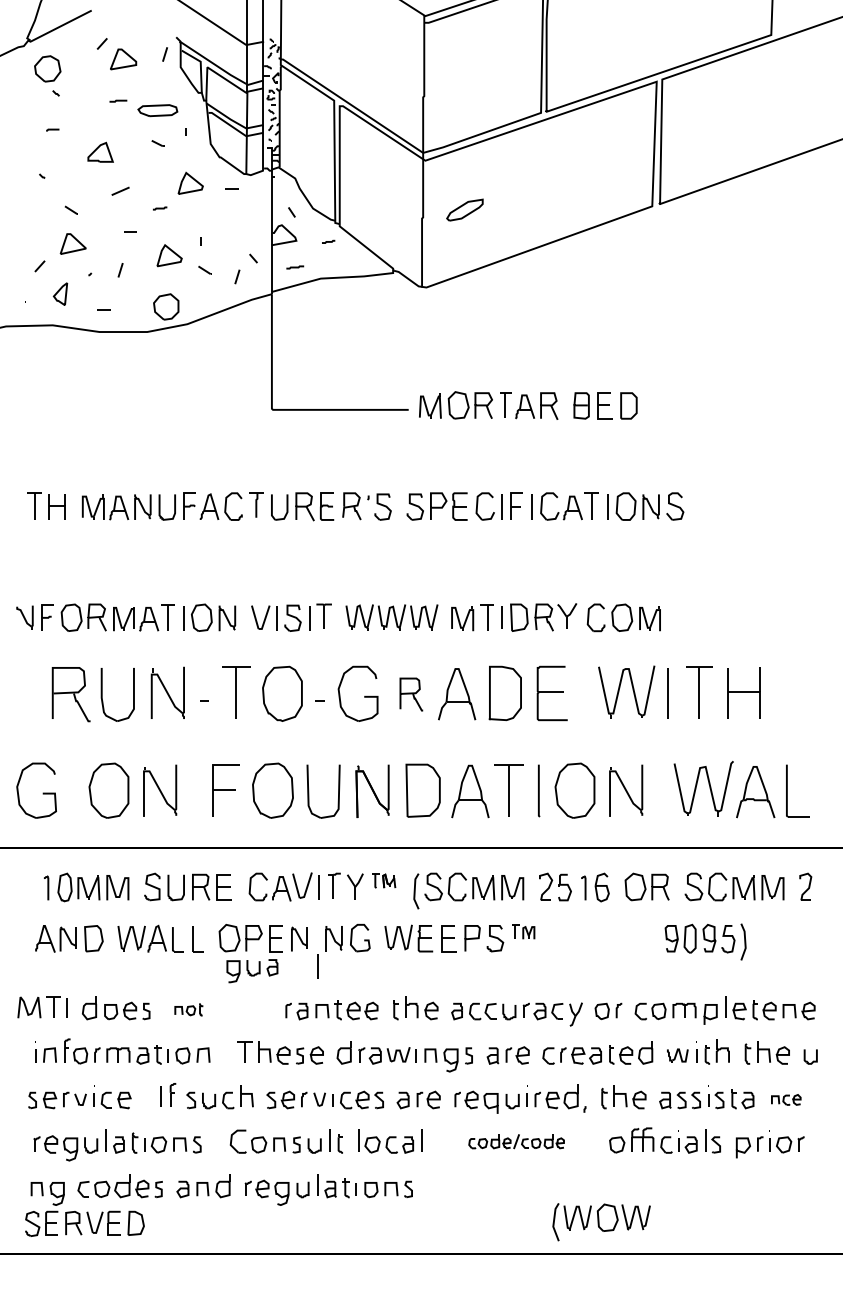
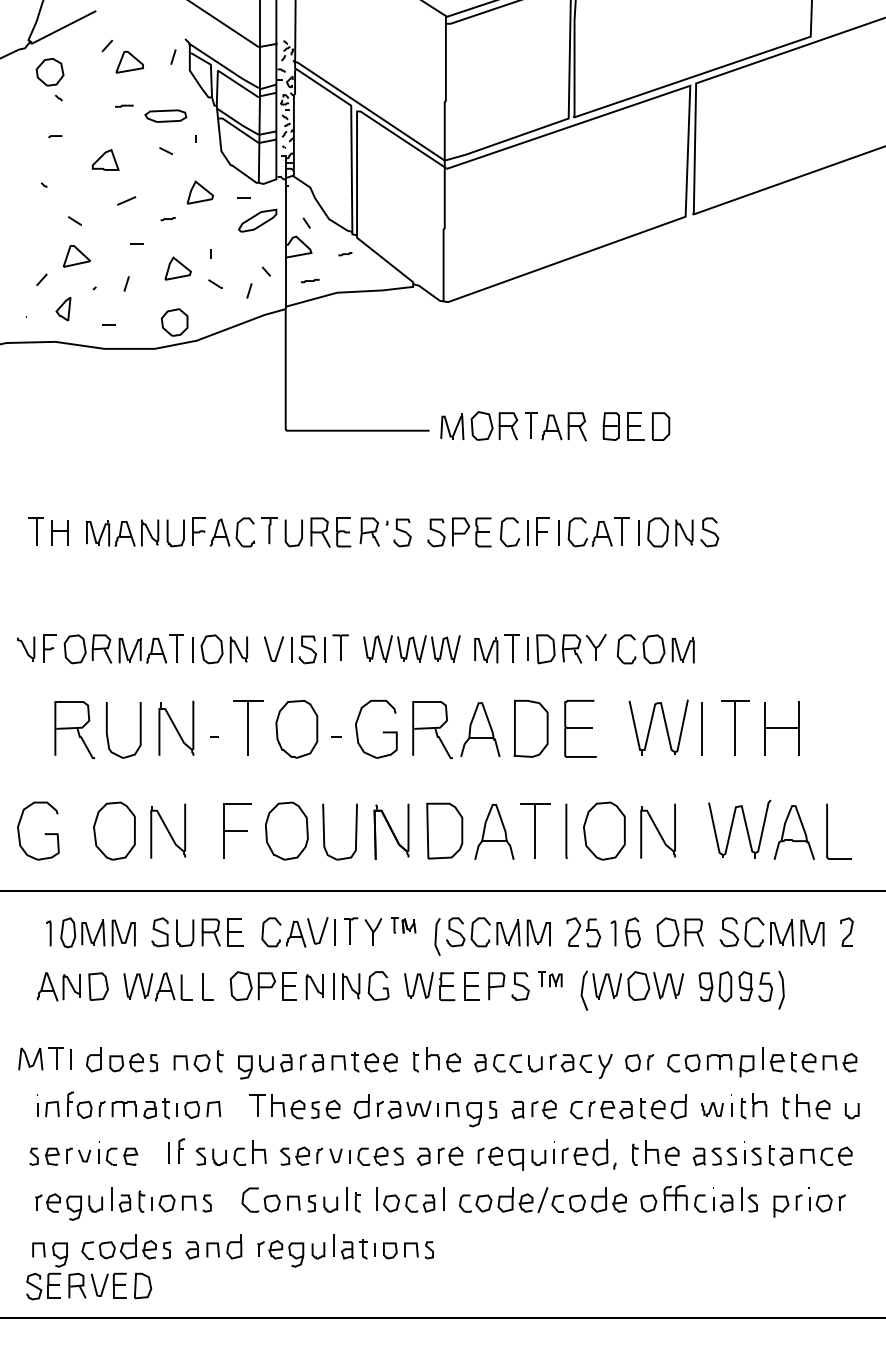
part: (464, 209) -> (257, 220), moved
part: (411, 694) -> (432, 729), size x1.67
line: (317, 966) -> (333, 986), moved
part: (252, 970) -> (265, 1066), moved
part: (188, 1009) -> (198, 1061), size x1.67
part: (786, 1099) -> (826, 1155), size x1.67
part: (516, 1141) -> (542, 1199), size x1.67
part: (600, 1221) -> (631, 990), moved

